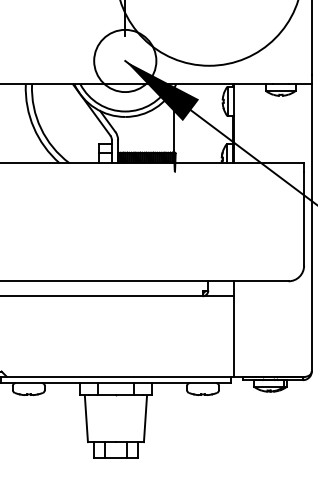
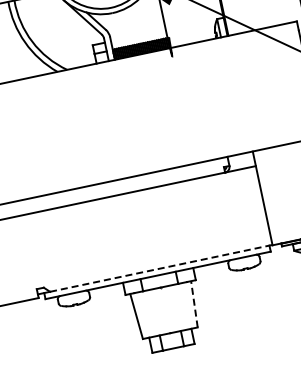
line: (120, 376) -> (161, 268), solid -> dashed
line: (145, 418) -> (194, 304), solid -> dashed

